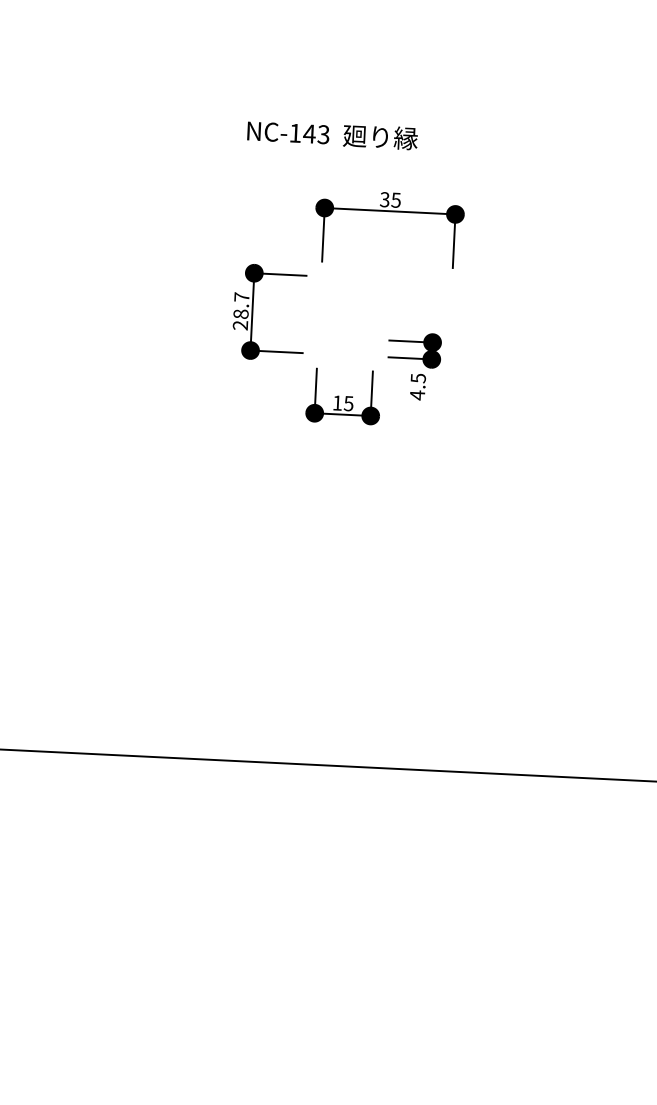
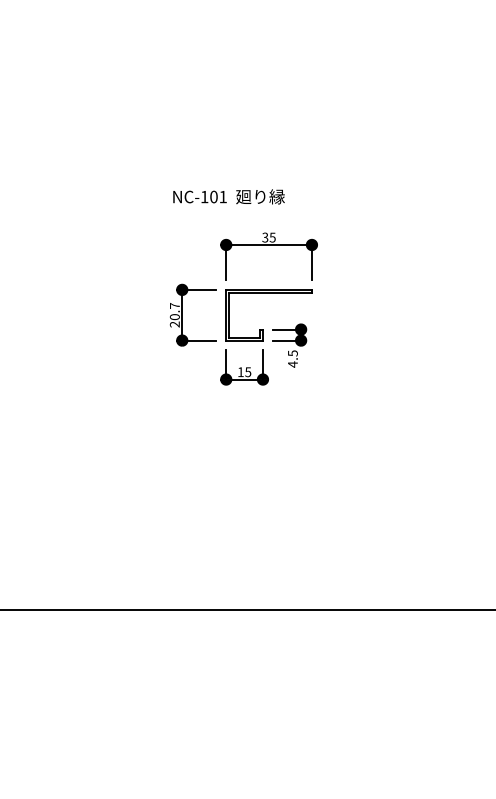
text: (315, 133) -> (217, 196), NC-143 -> NC-101
text: (240, 314) -> (174, 317), 28.7 -> 20.7
part: (375, 339) -> (263, 329), added

